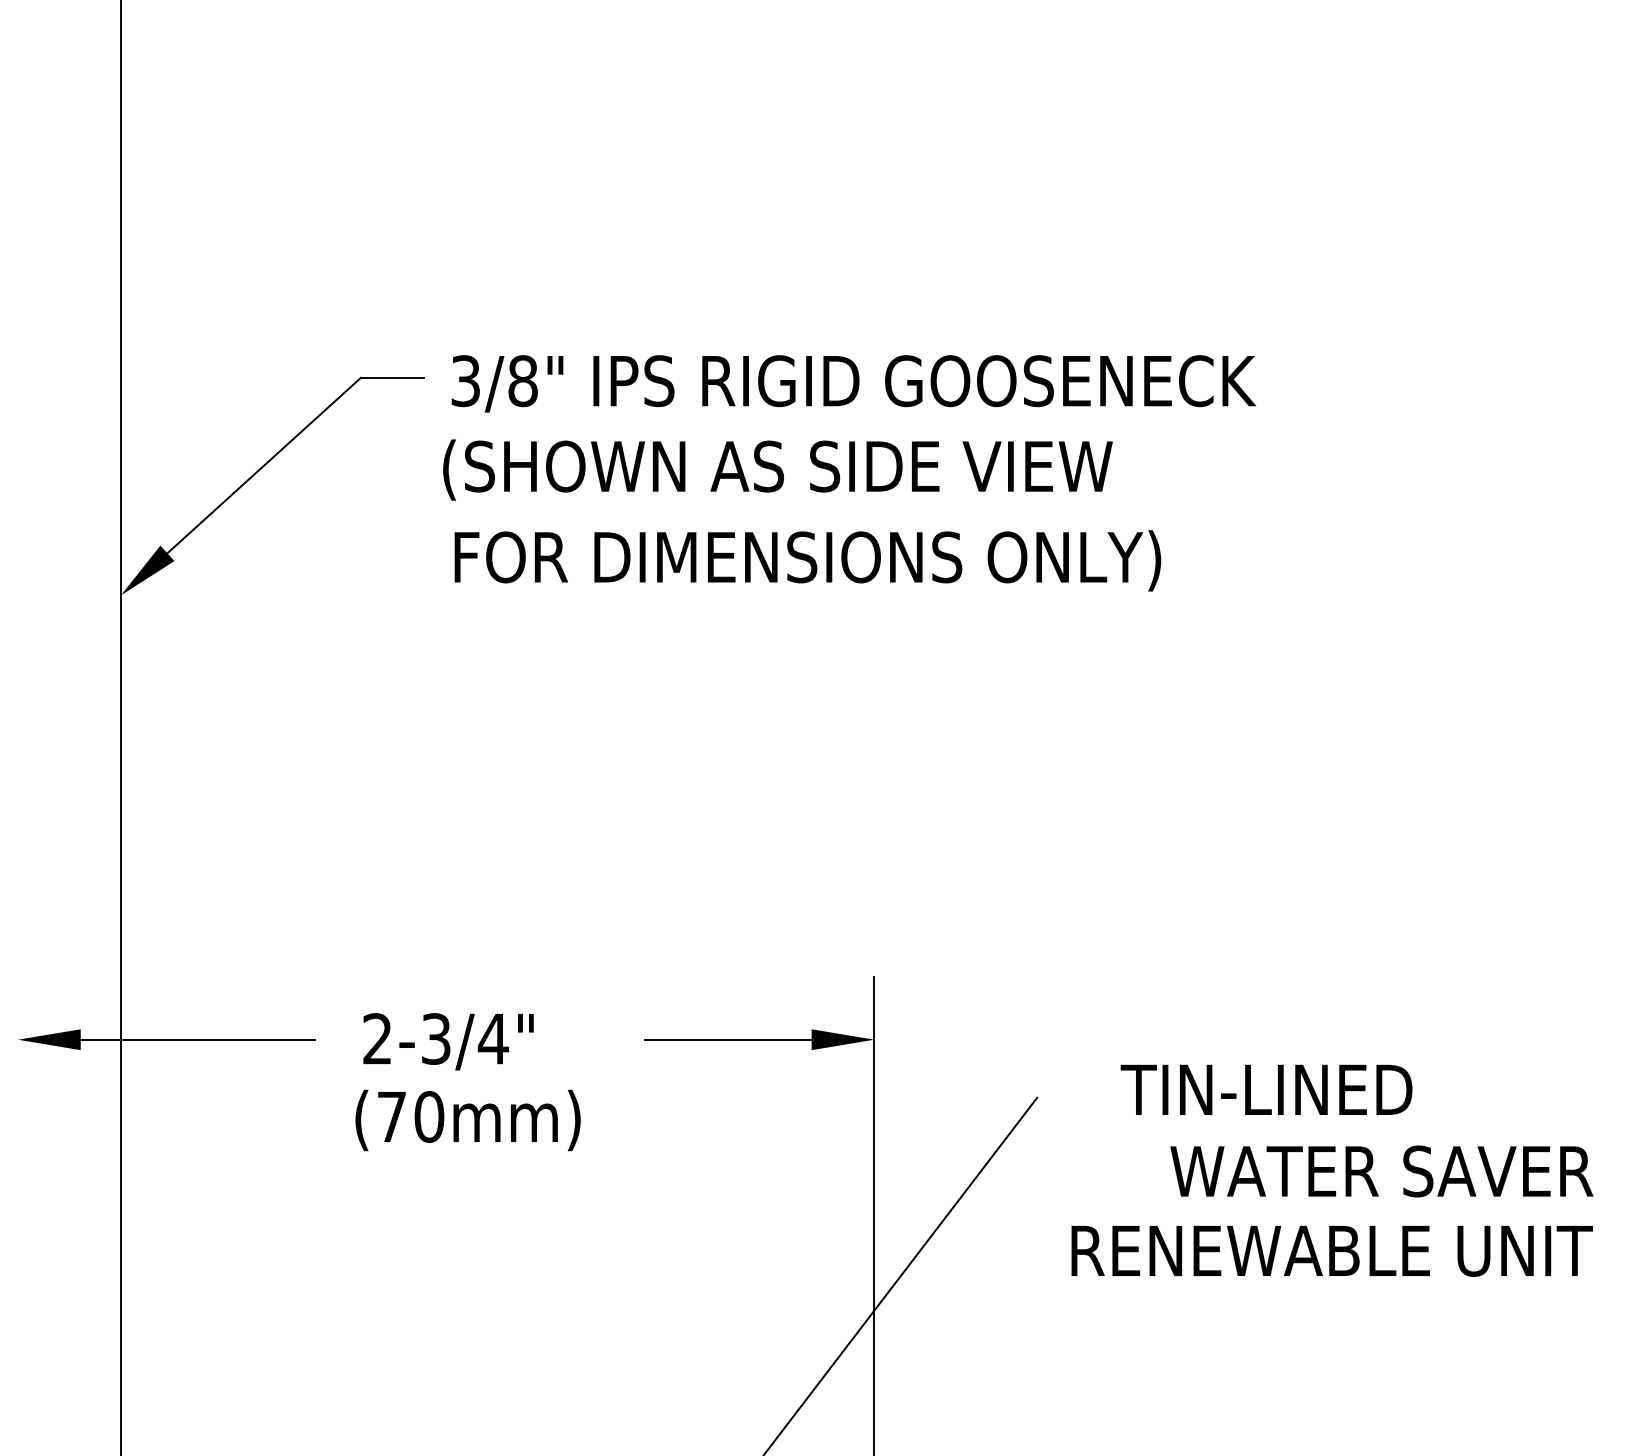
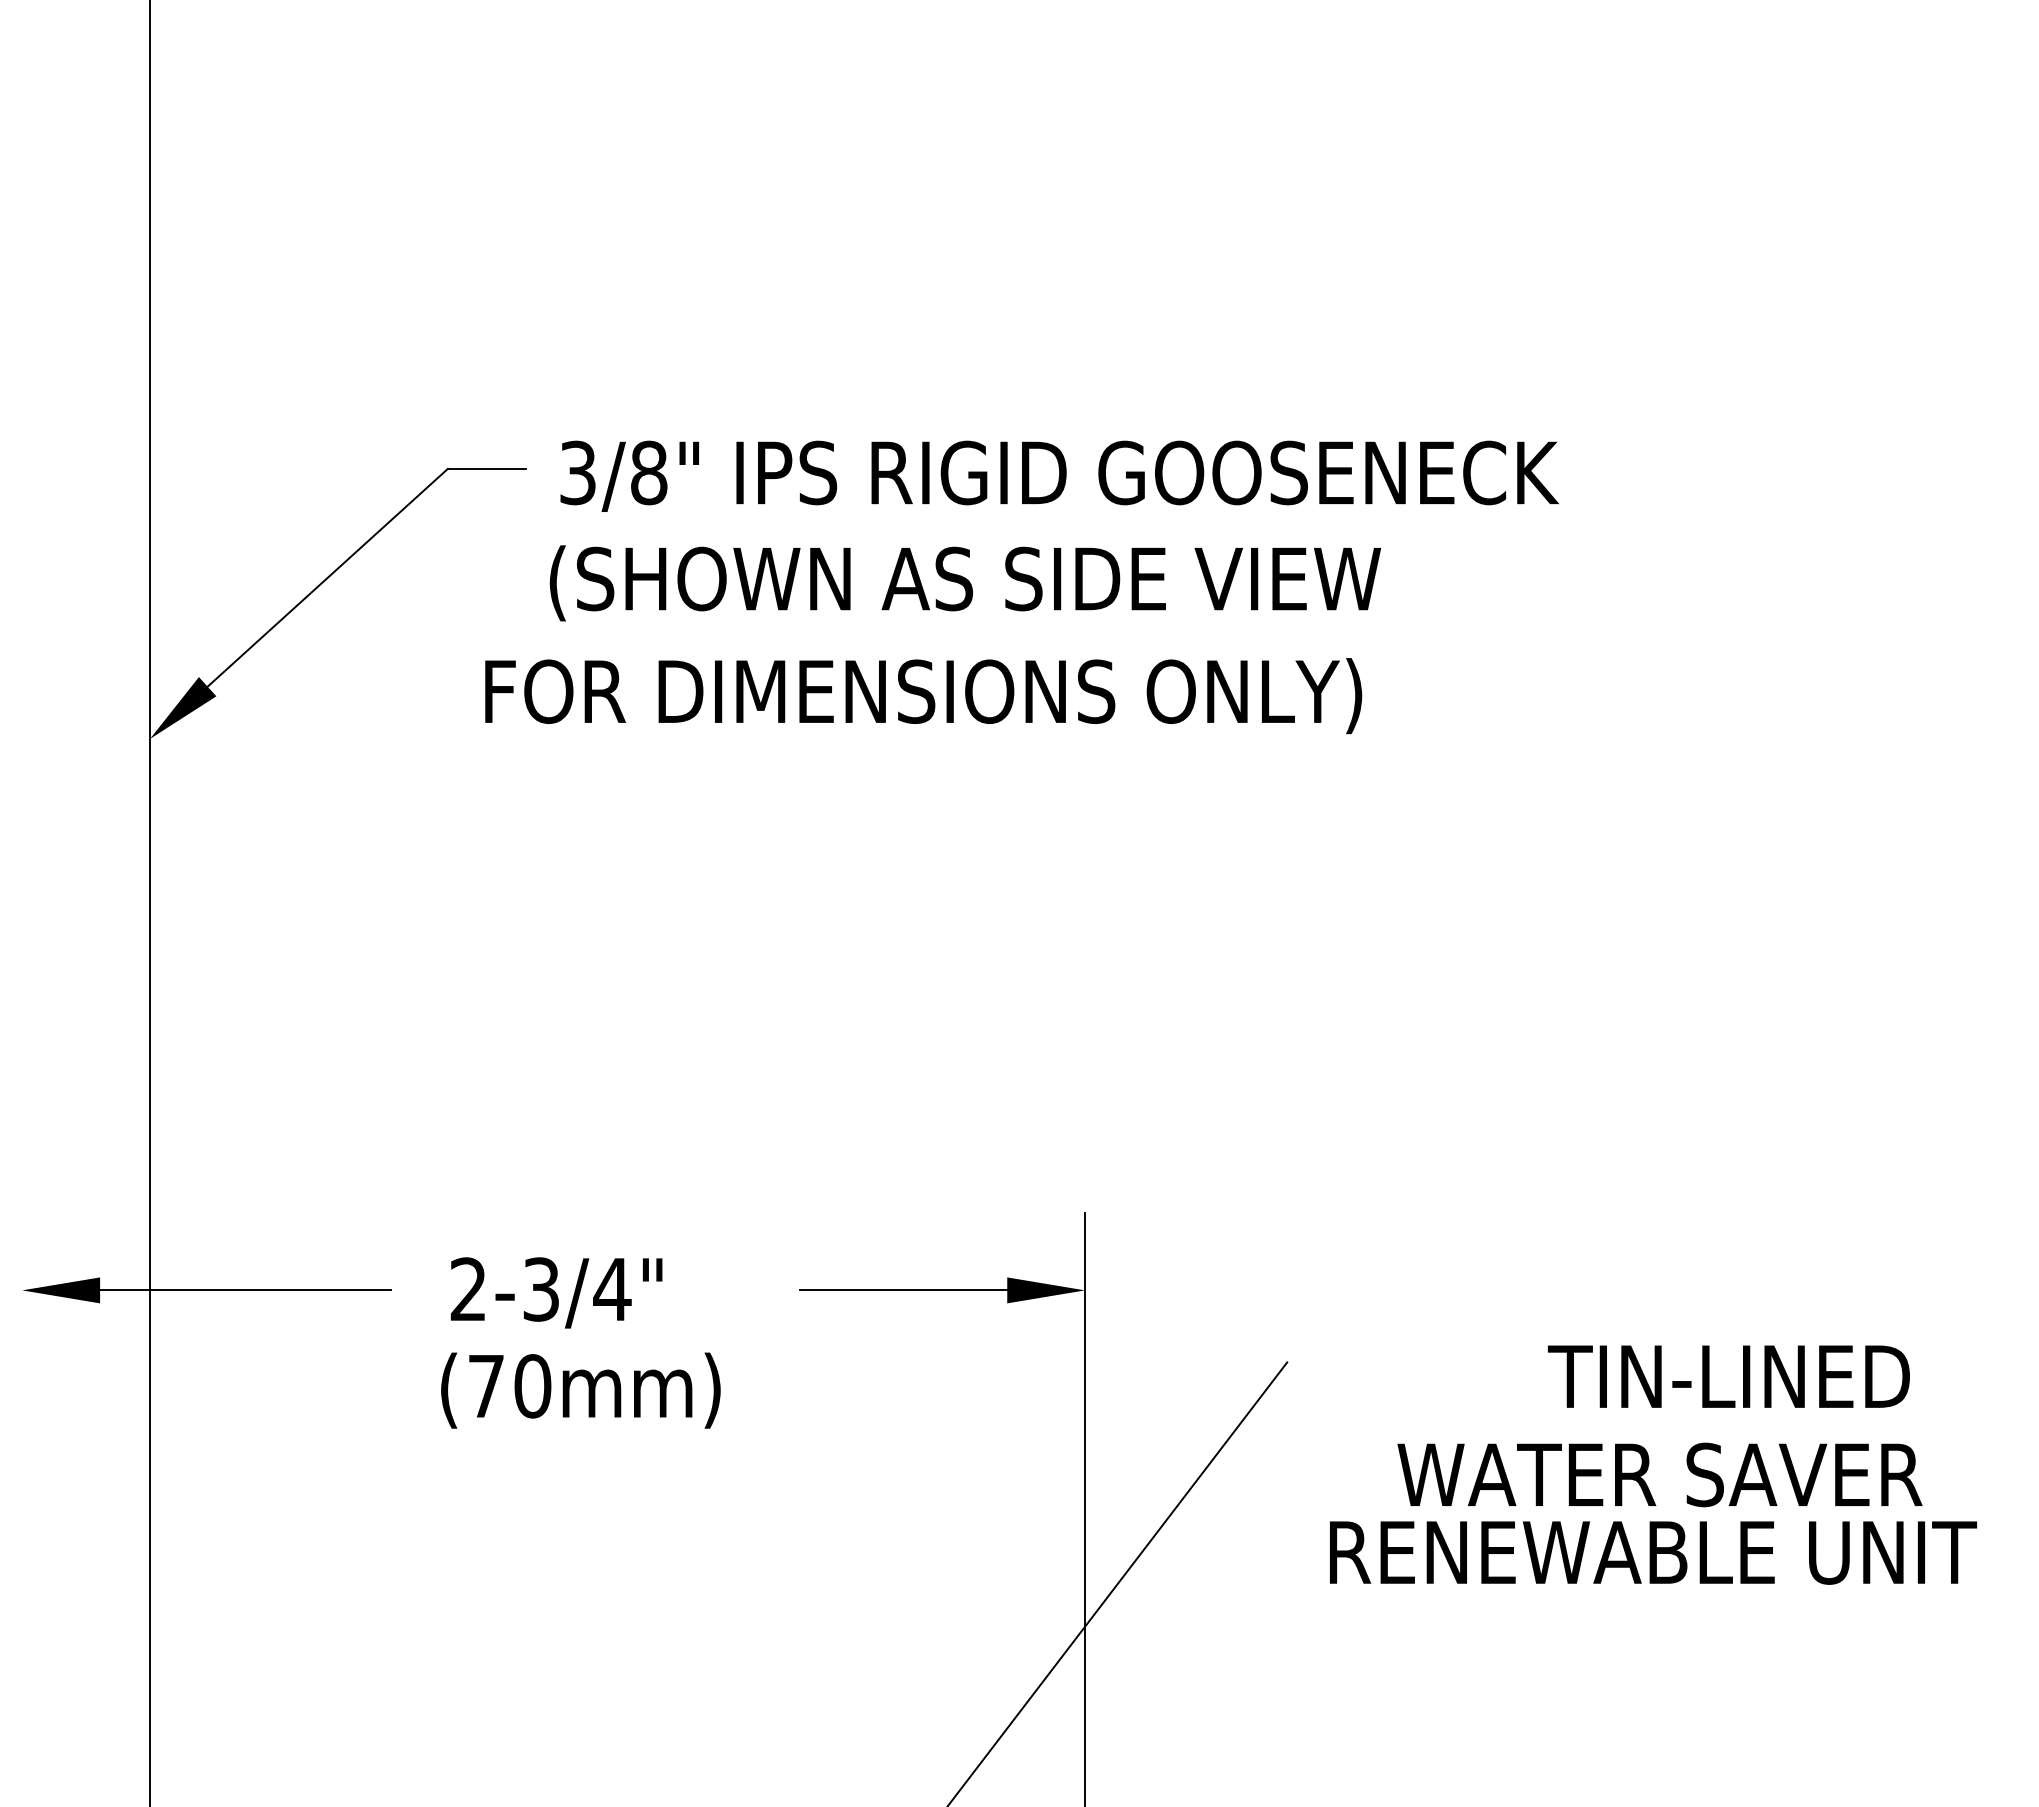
text: (807, 561) -> (923, 696), moved
text: (1266, 1089) -> (1728, 1376), moved
text: (1381, 1171) -> (1659, 1474), moved

